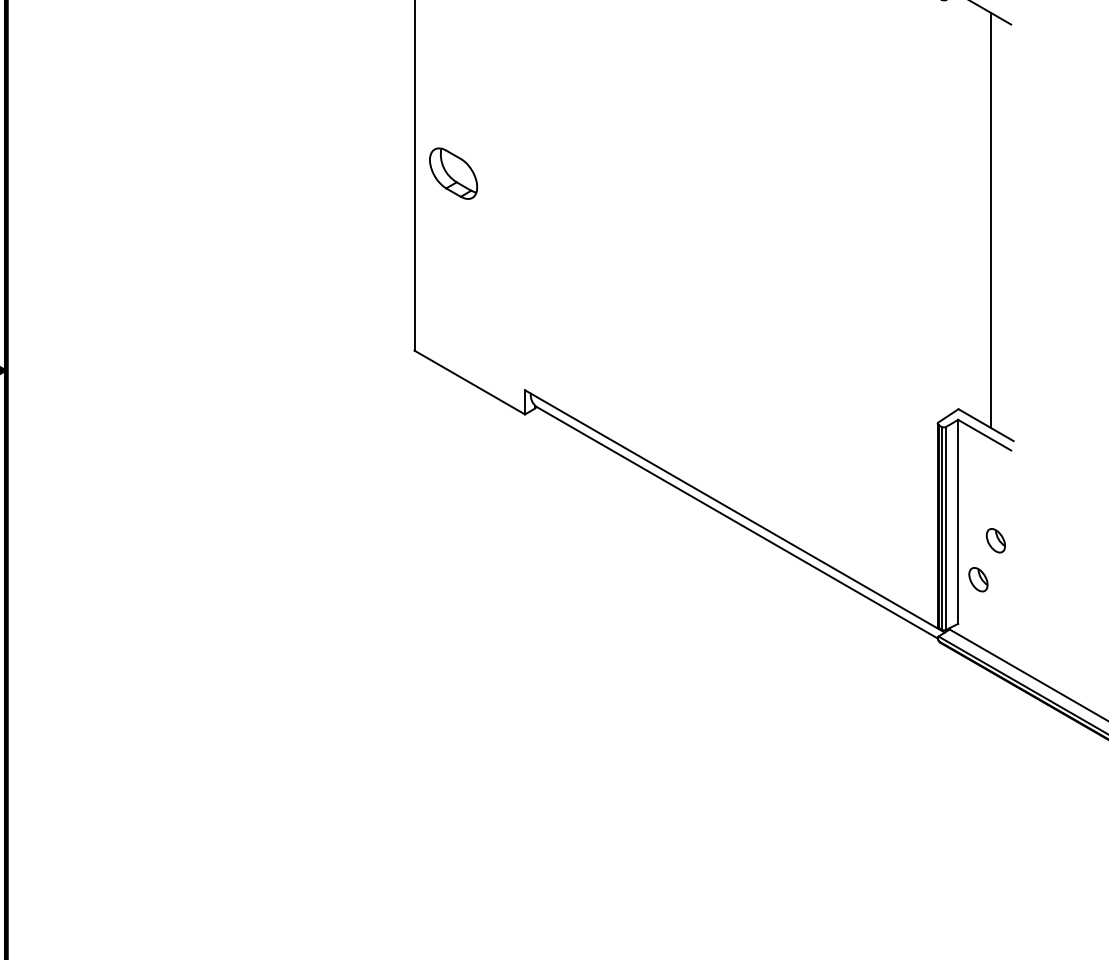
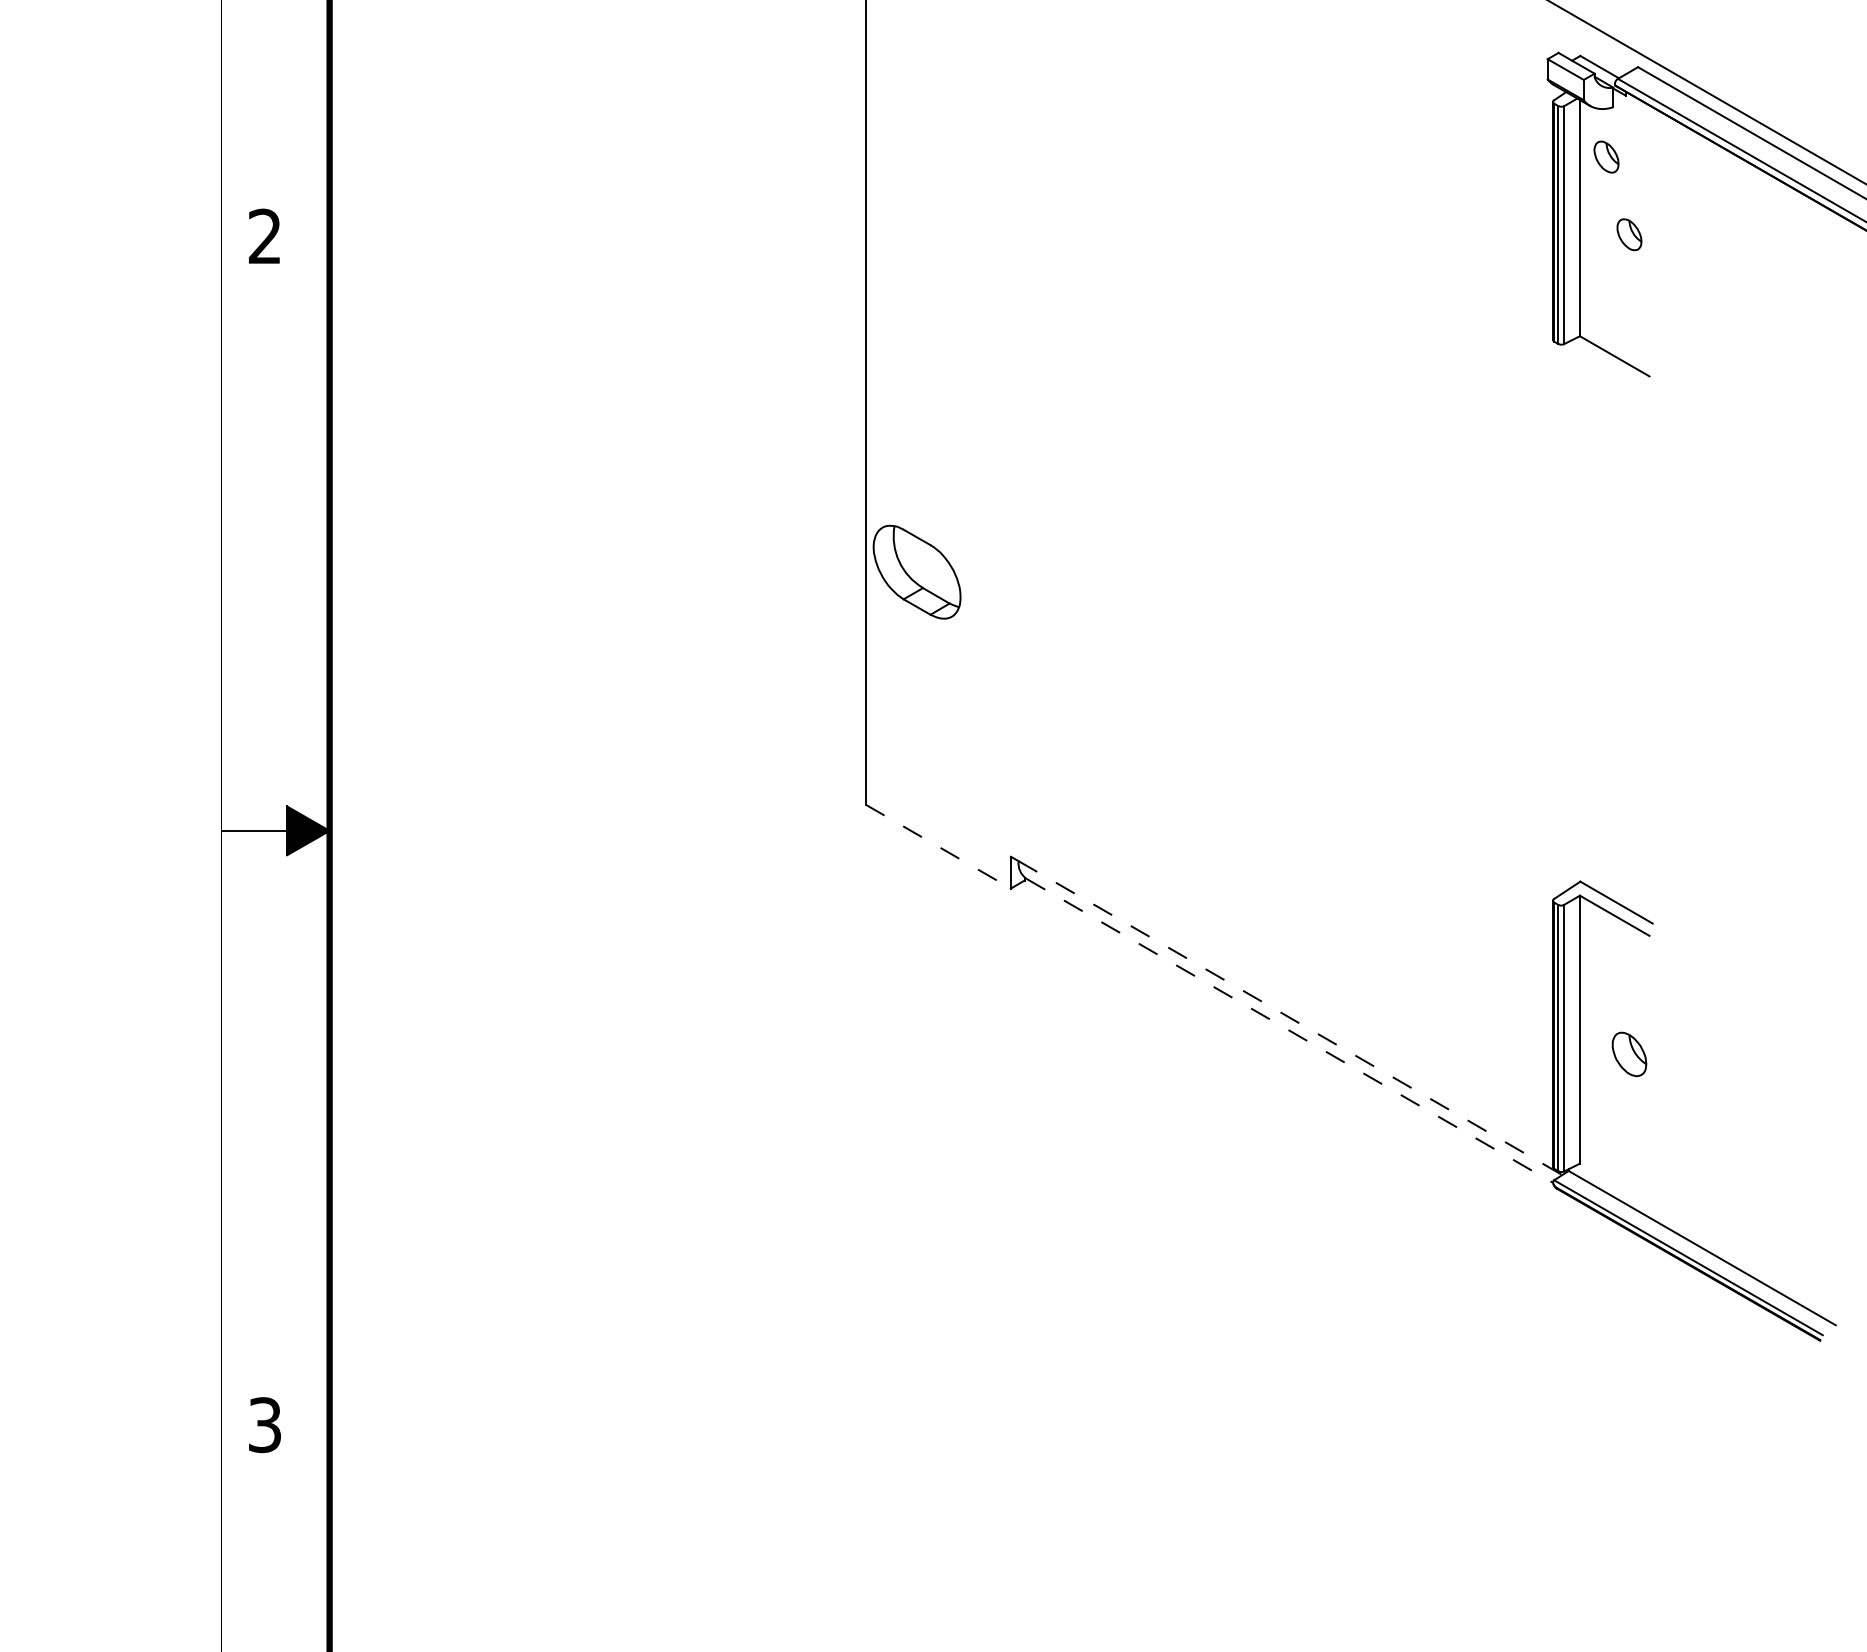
part: (453, 173) -> (916, 572), size x1.4
line: (990, 219) -> (1622, 632), removed
line: (469, 382) -> (938, 846), solid -> dashed
line: (737, 513) -> (1290, 1018), solid -> dashed
line: (737, 523) -> (1290, 1031), solid -> dashed
part: (995, 540) -> (1629, 1054), size x1.4
part: (978, 579) -> (1606, 1105), removed

